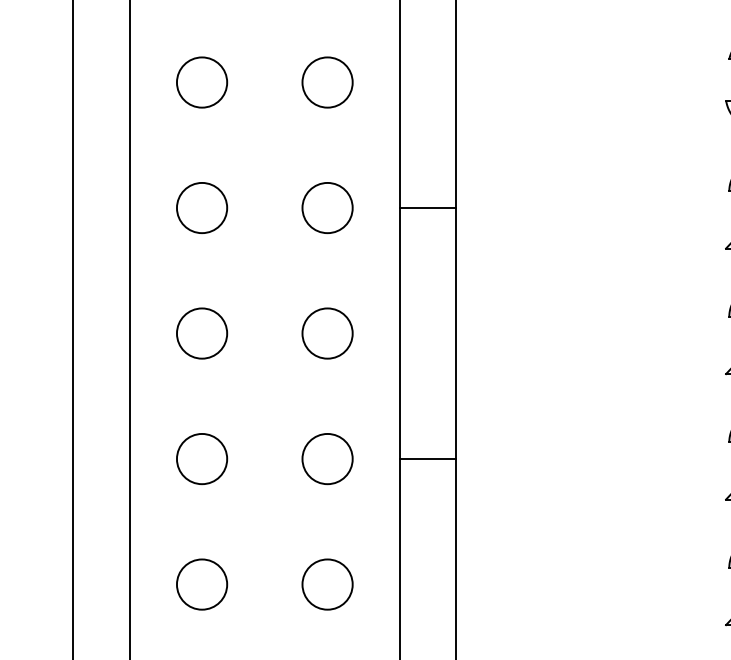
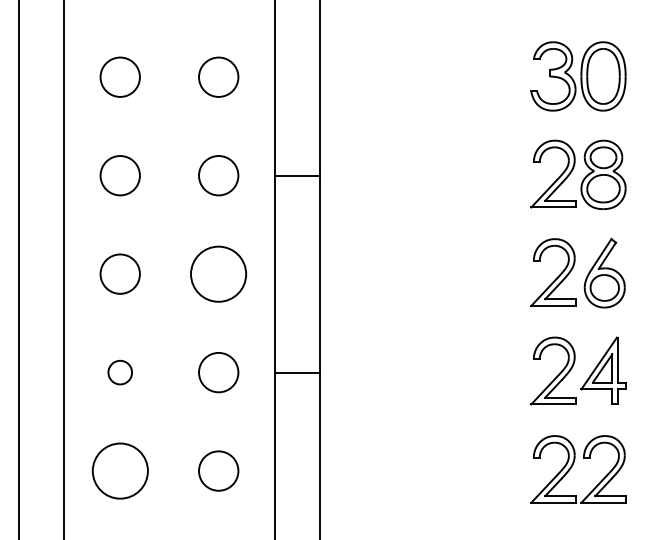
circle: (327, 332) -> (218, 273), size x1.4
circle: (201, 458) -> (119, 372), size x0.6
circle: (201, 583) -> (119, 470), size x1.4

